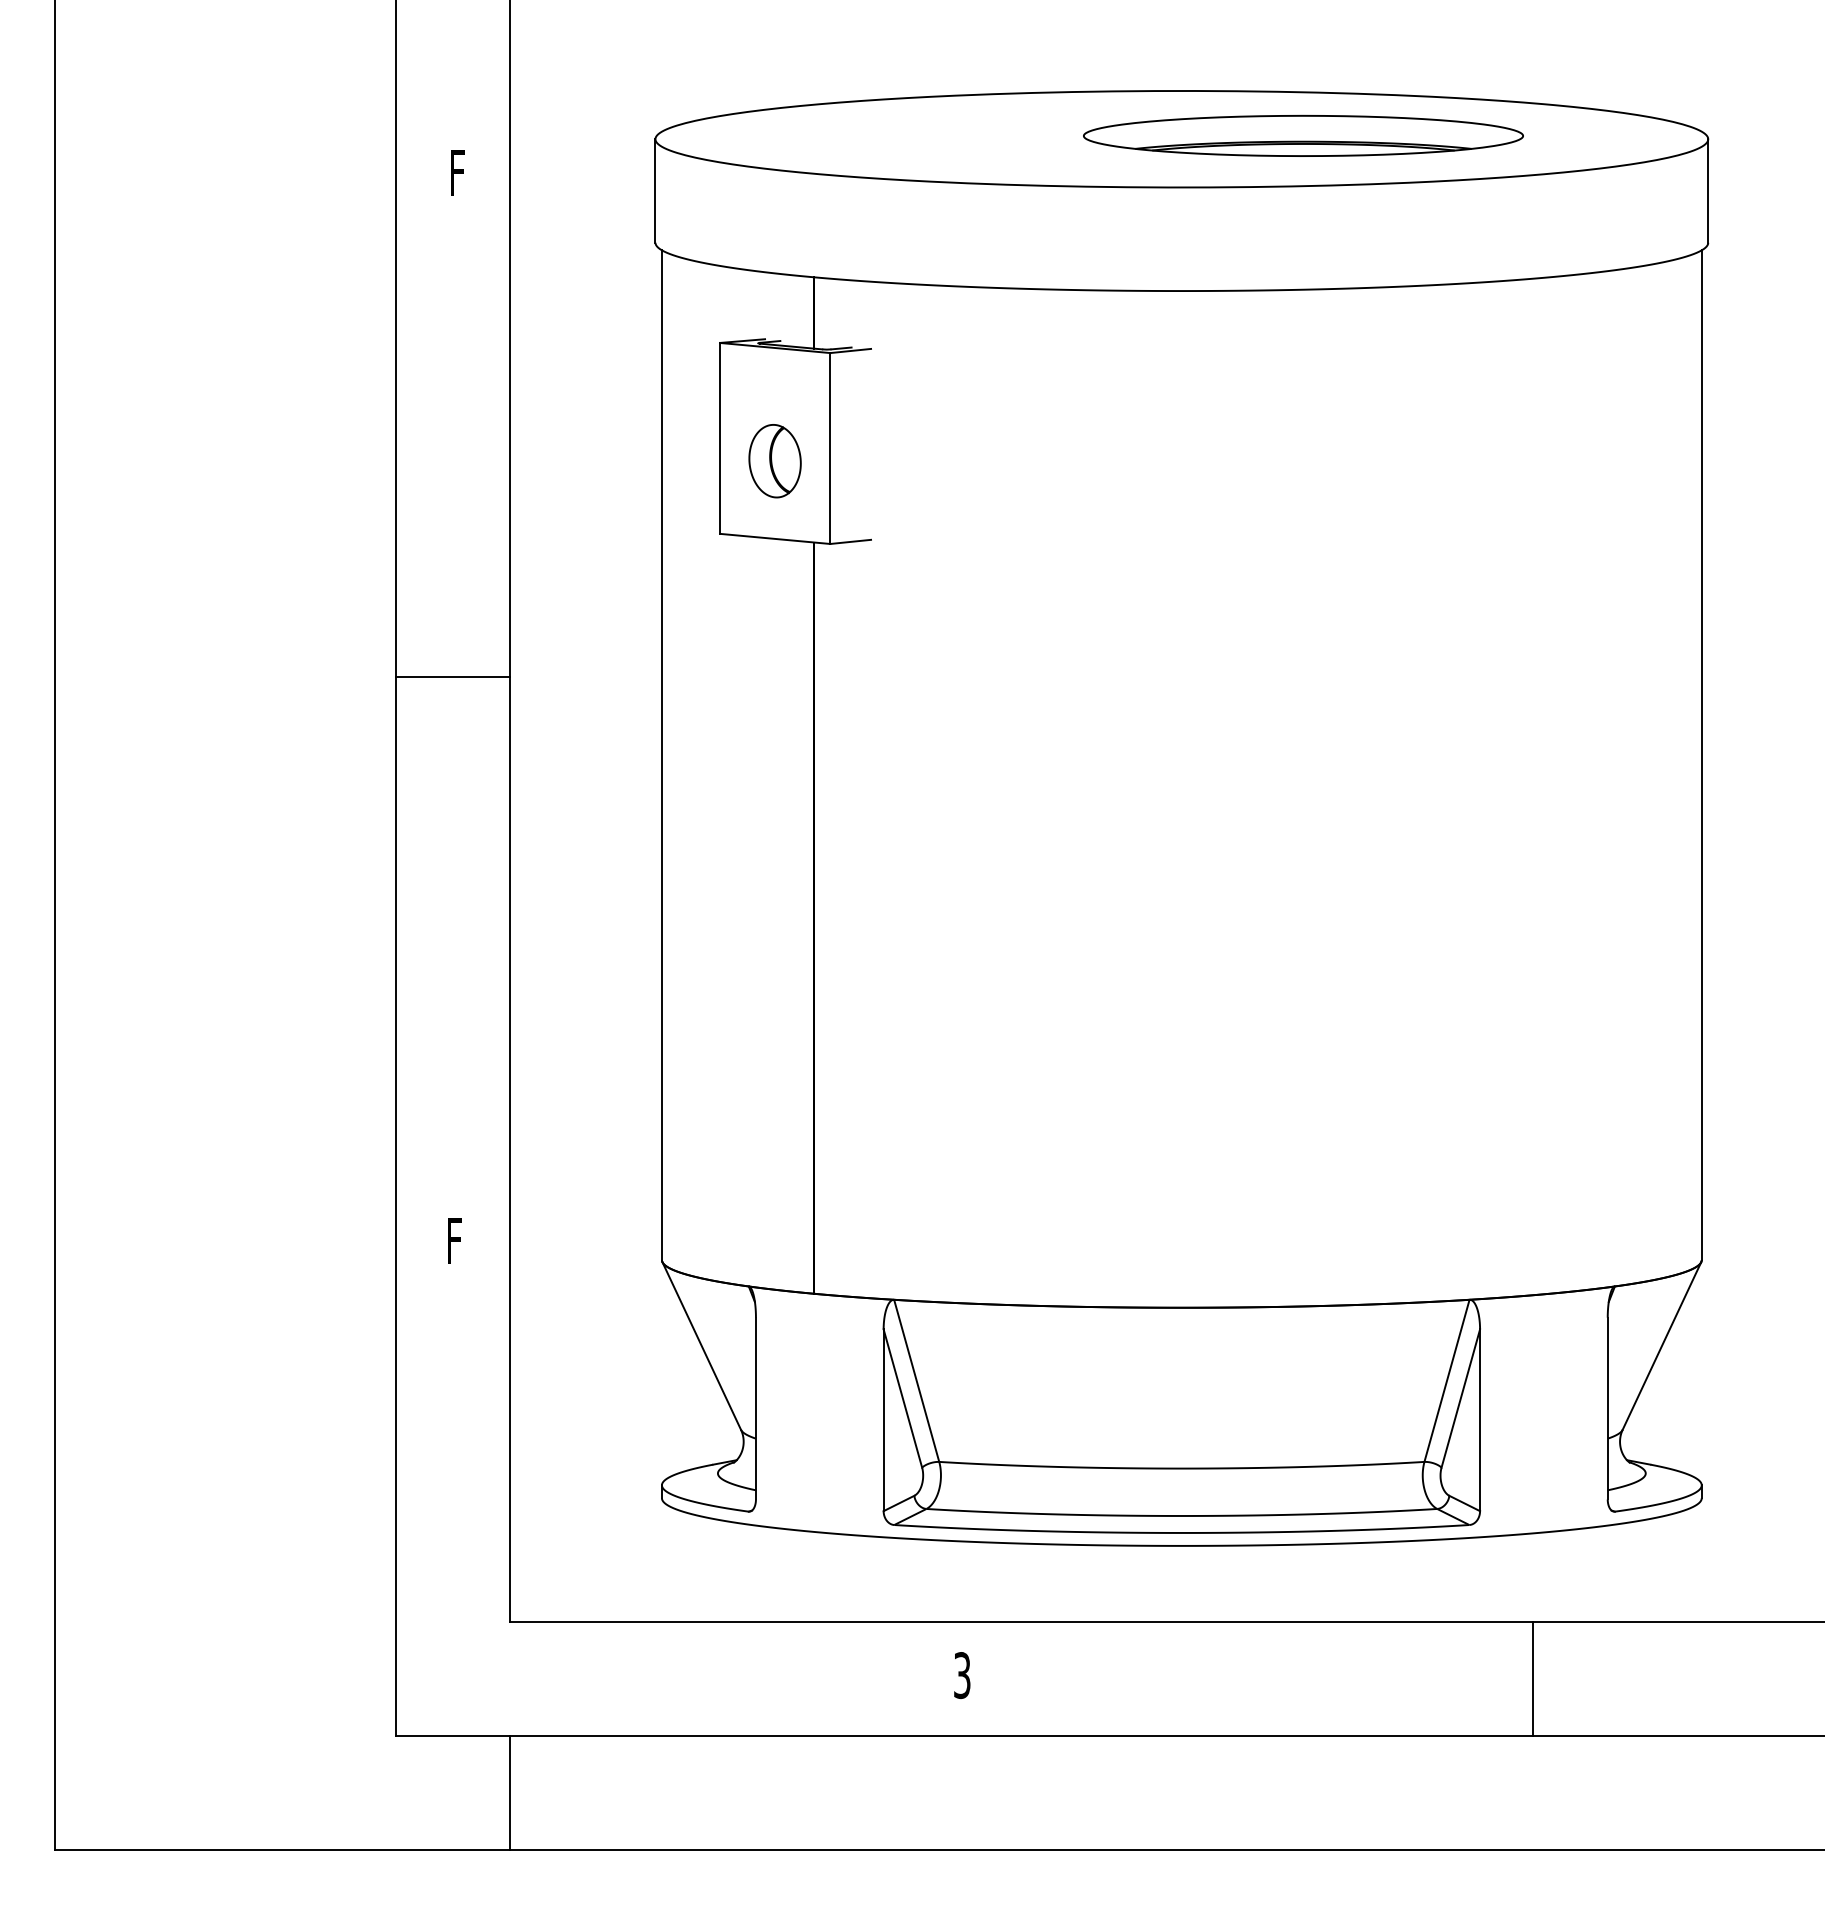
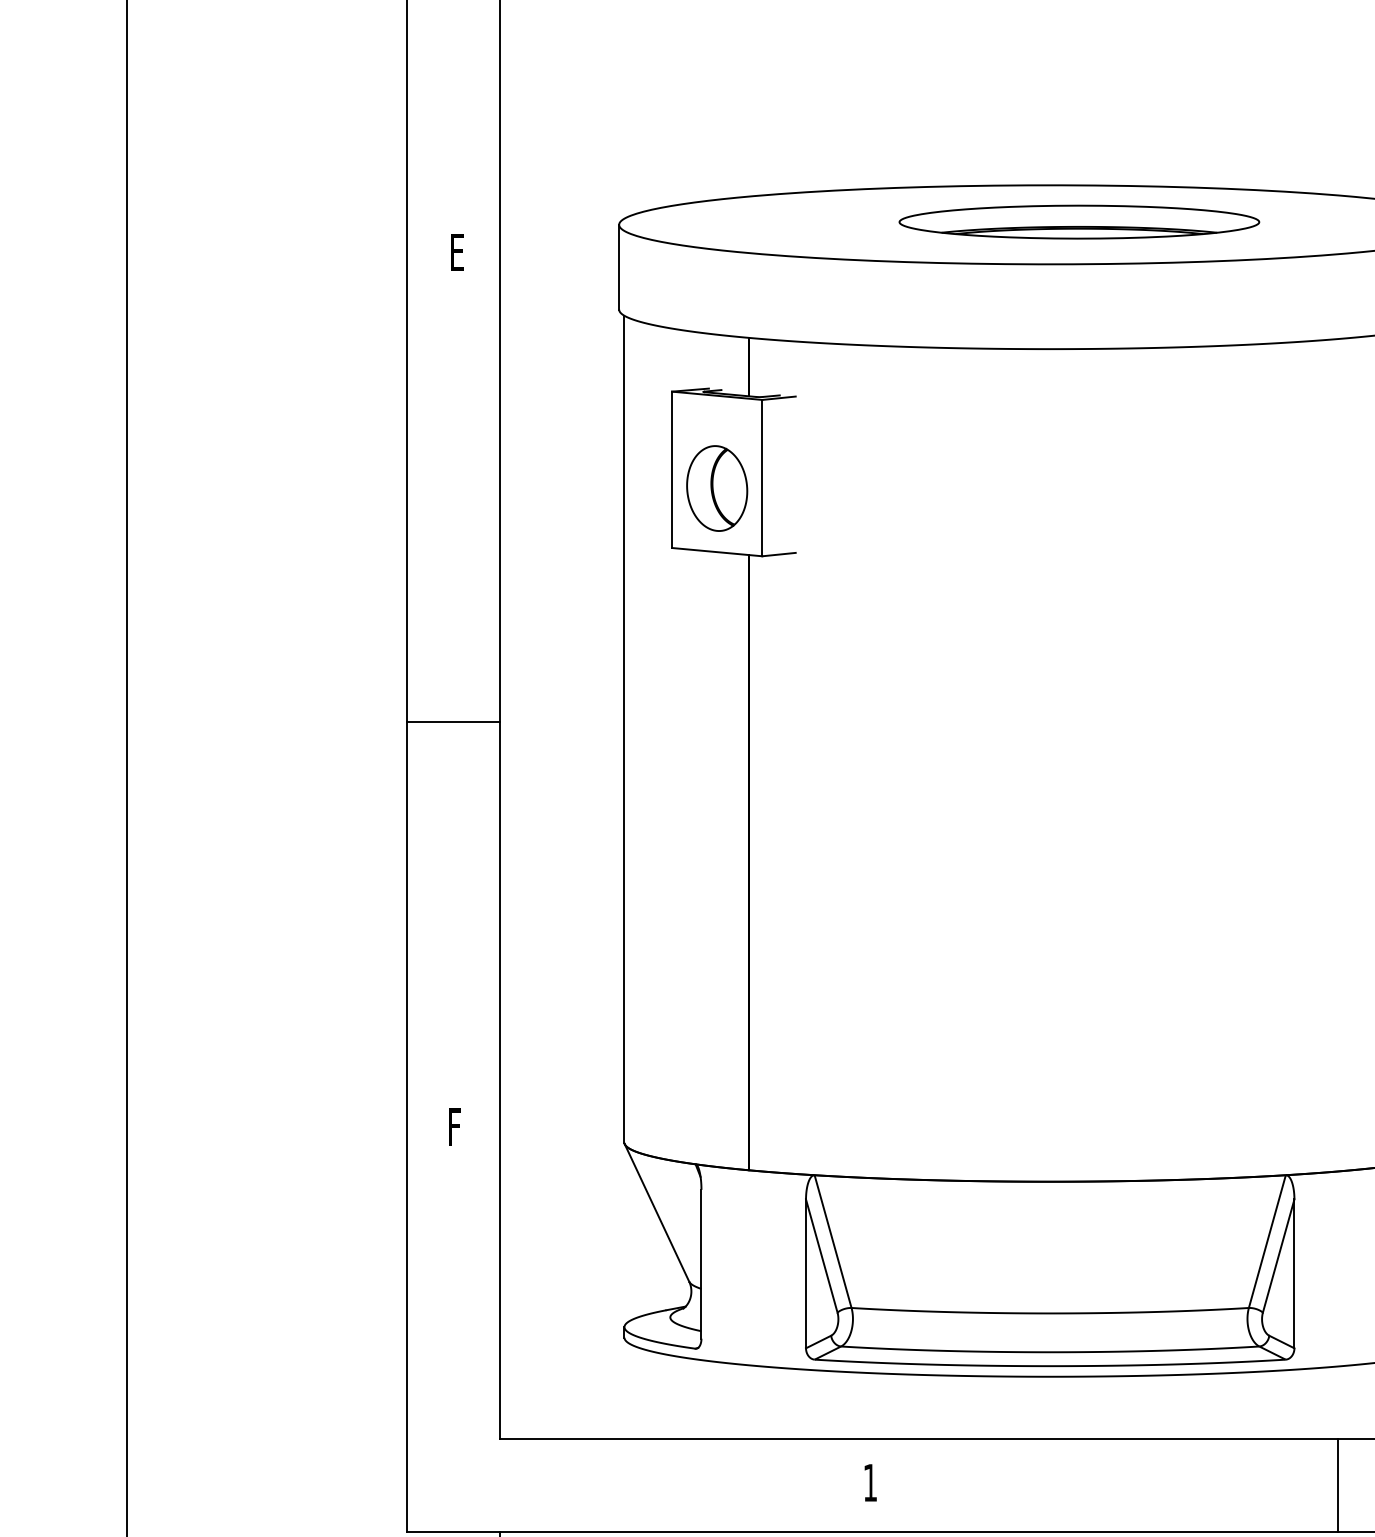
part: (1303, 135) -> (1079, 221), moved
text: (457, 172) -> (457, 252), F -> E
part: (774, 460) -> (716, 487), size x1.43
line: (452, 676) -> (452, 722), moved
text: (962, 1675) -> (870, 1482), 3 -> 1

